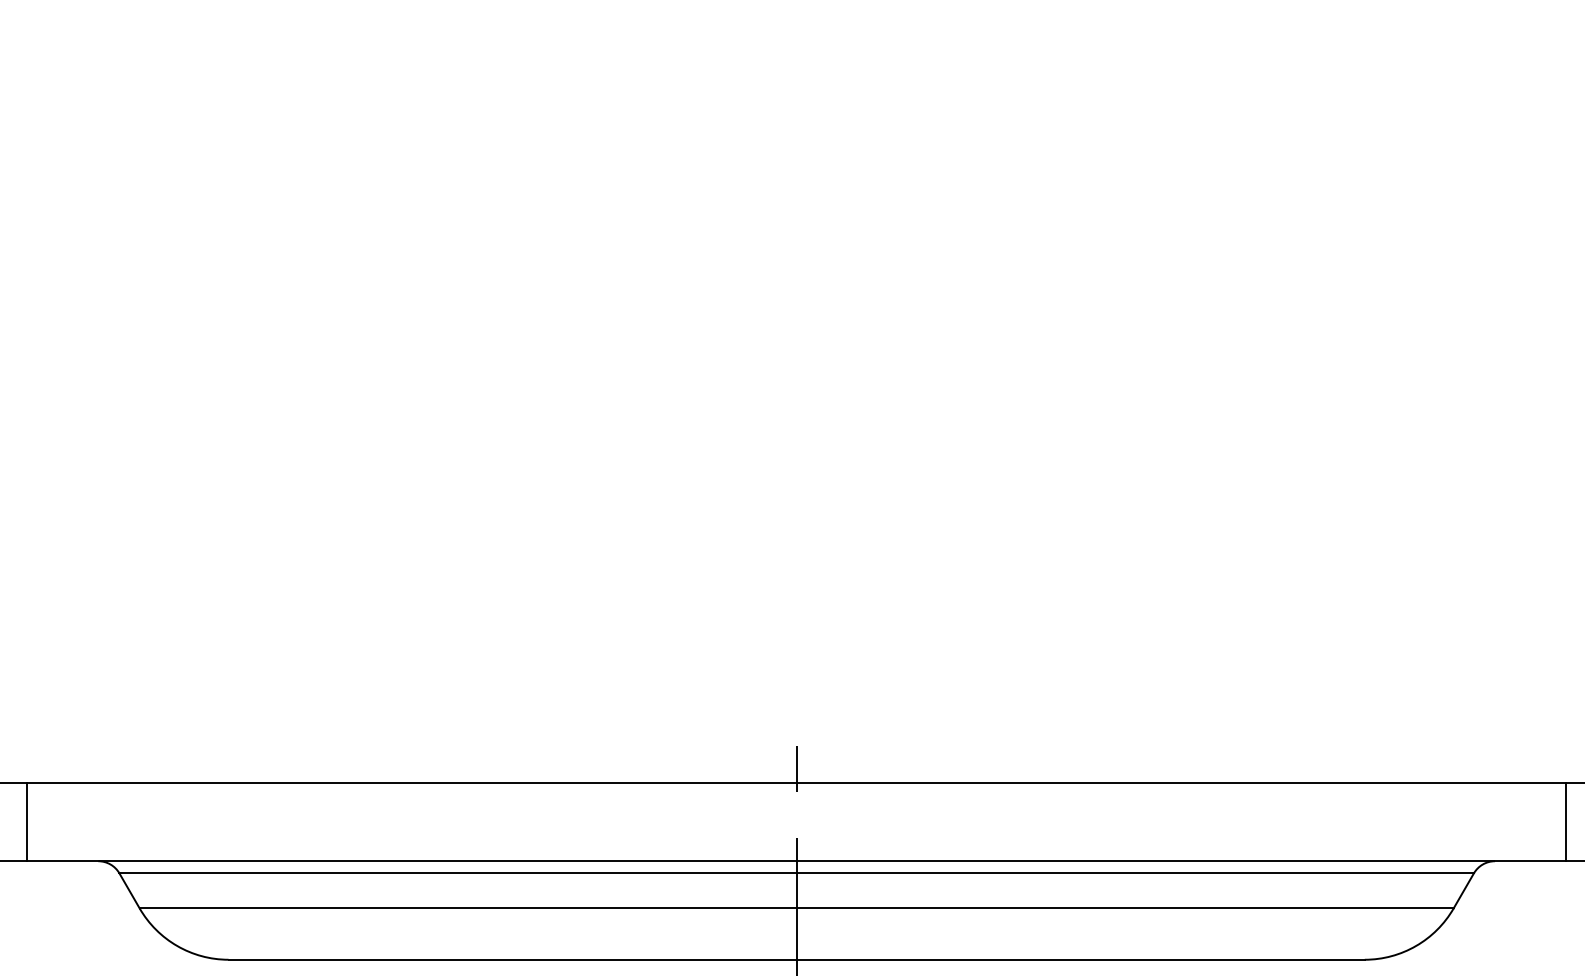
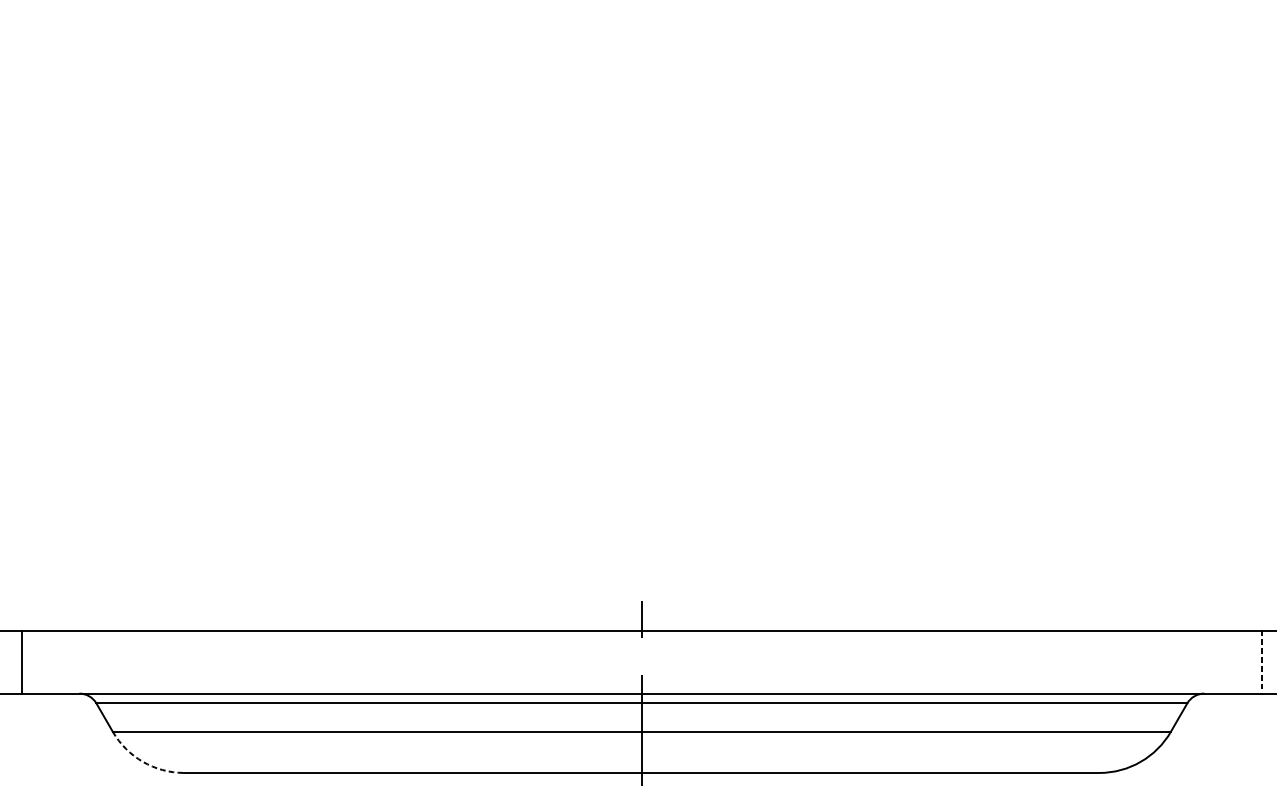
line: (1566, 822) -> (1261, 662), solid -> dashed
arc: (177, 946) -> (143, 762), solid -> dashed

